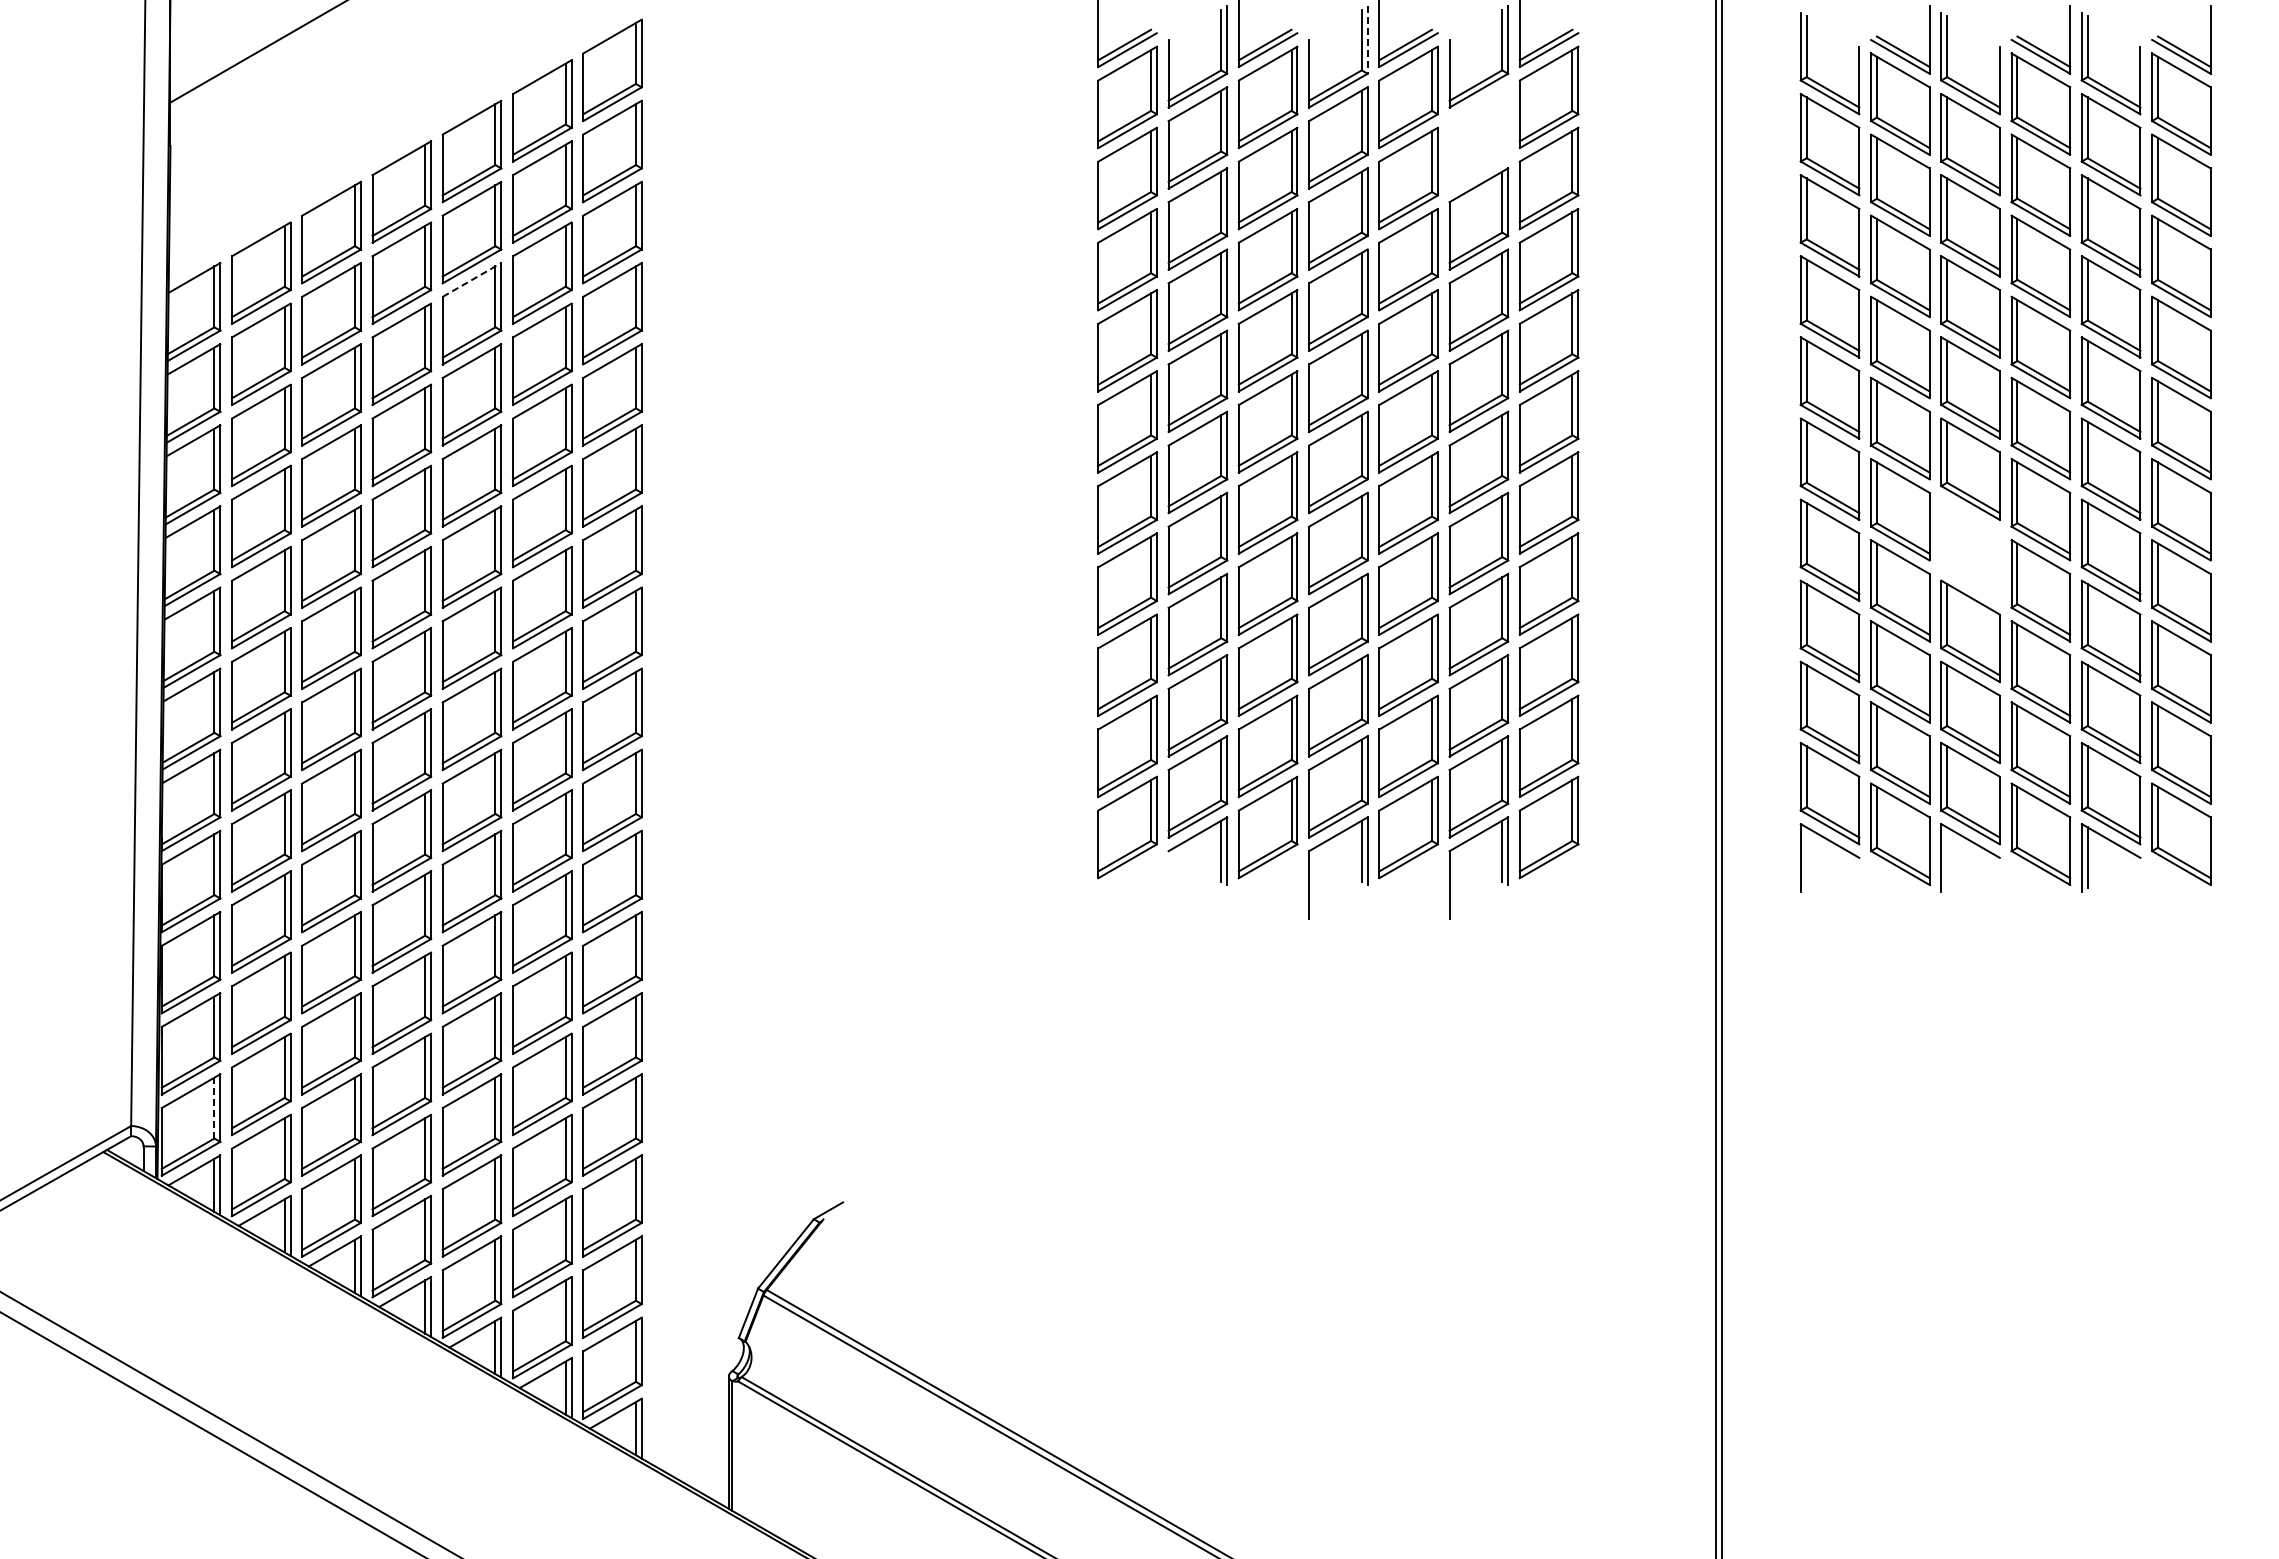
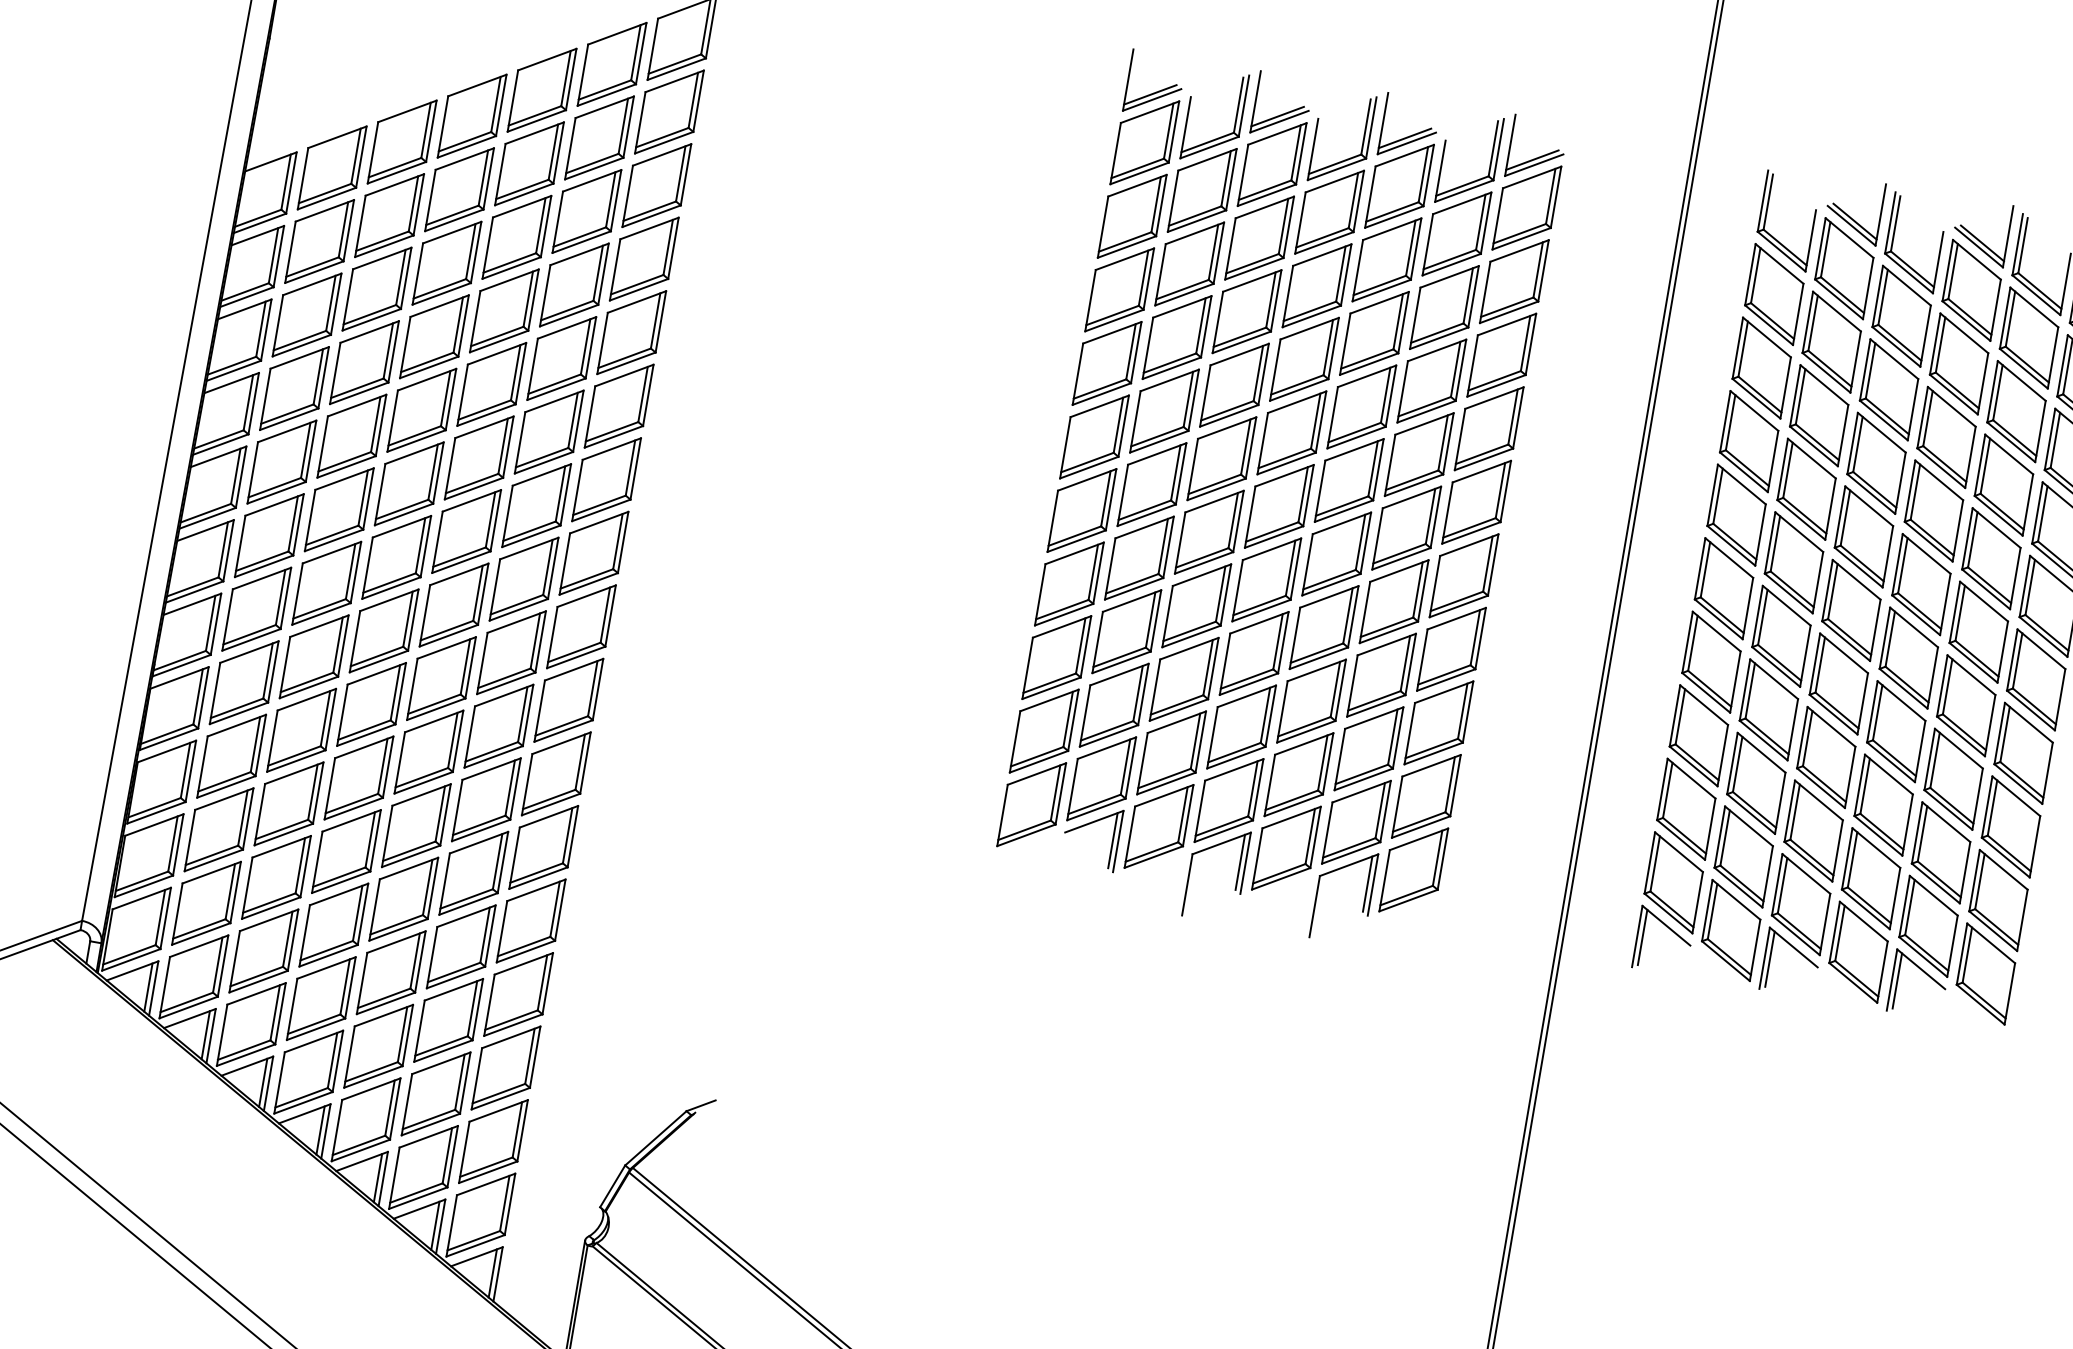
line: (1367, 39) -> (1371, 127), dashed -> solid
part: (1478, 137) -> (1456, 233), added
line: (471, 279) -> (521, 206), dashed -> solid
part: (1970, 549) -> (1838, 683), added
line: (1806, 857) -> (1642, 937), added
line: (1947, 857) -> (1770, 958), added
line: (214, 1107) -> (160, 917), dashed -> solid

